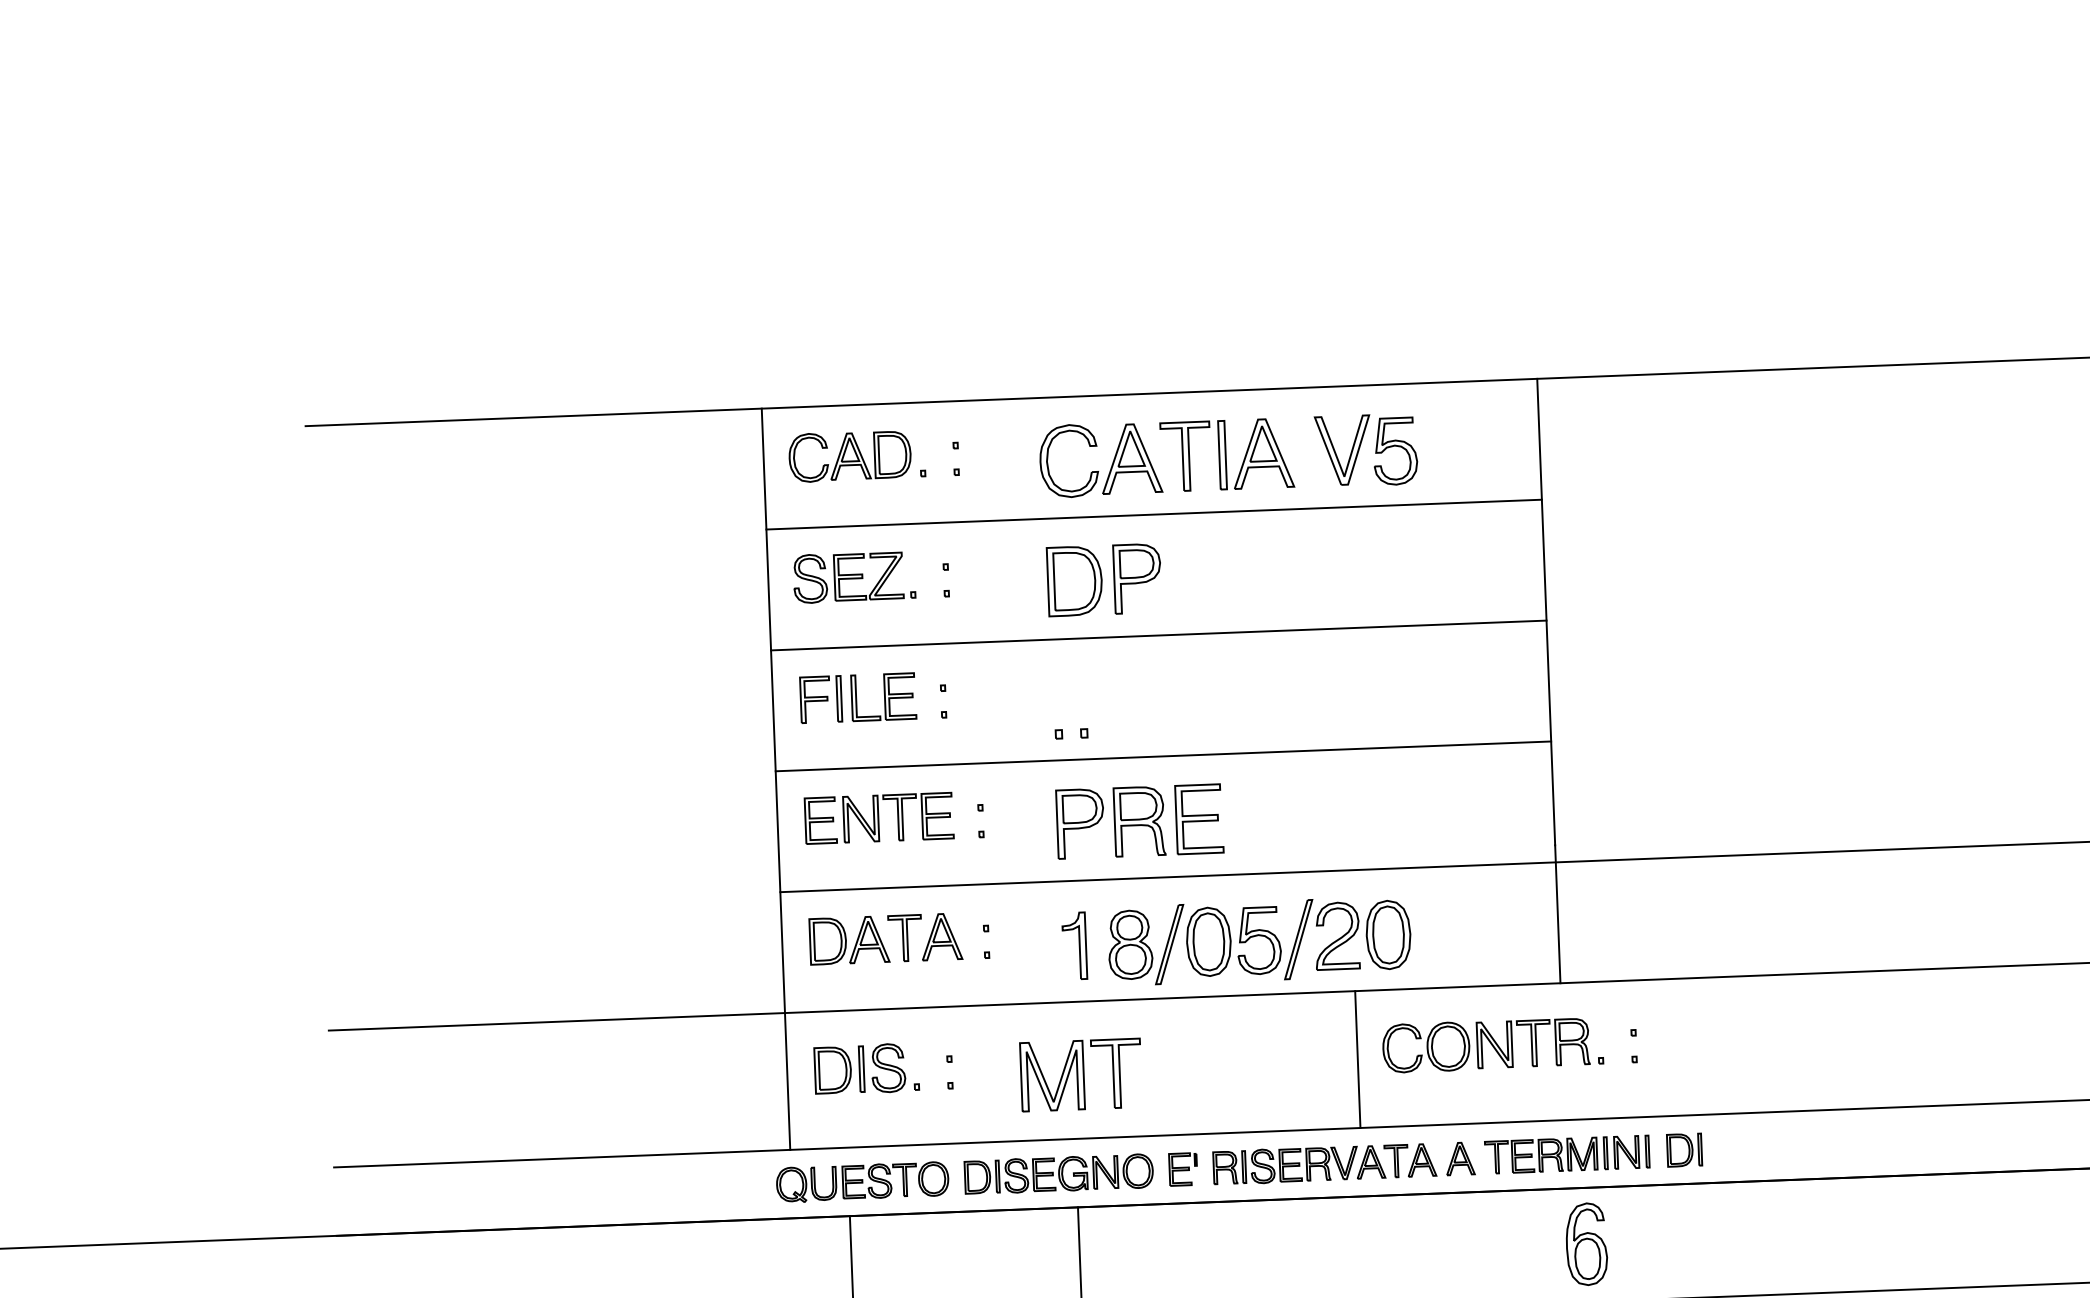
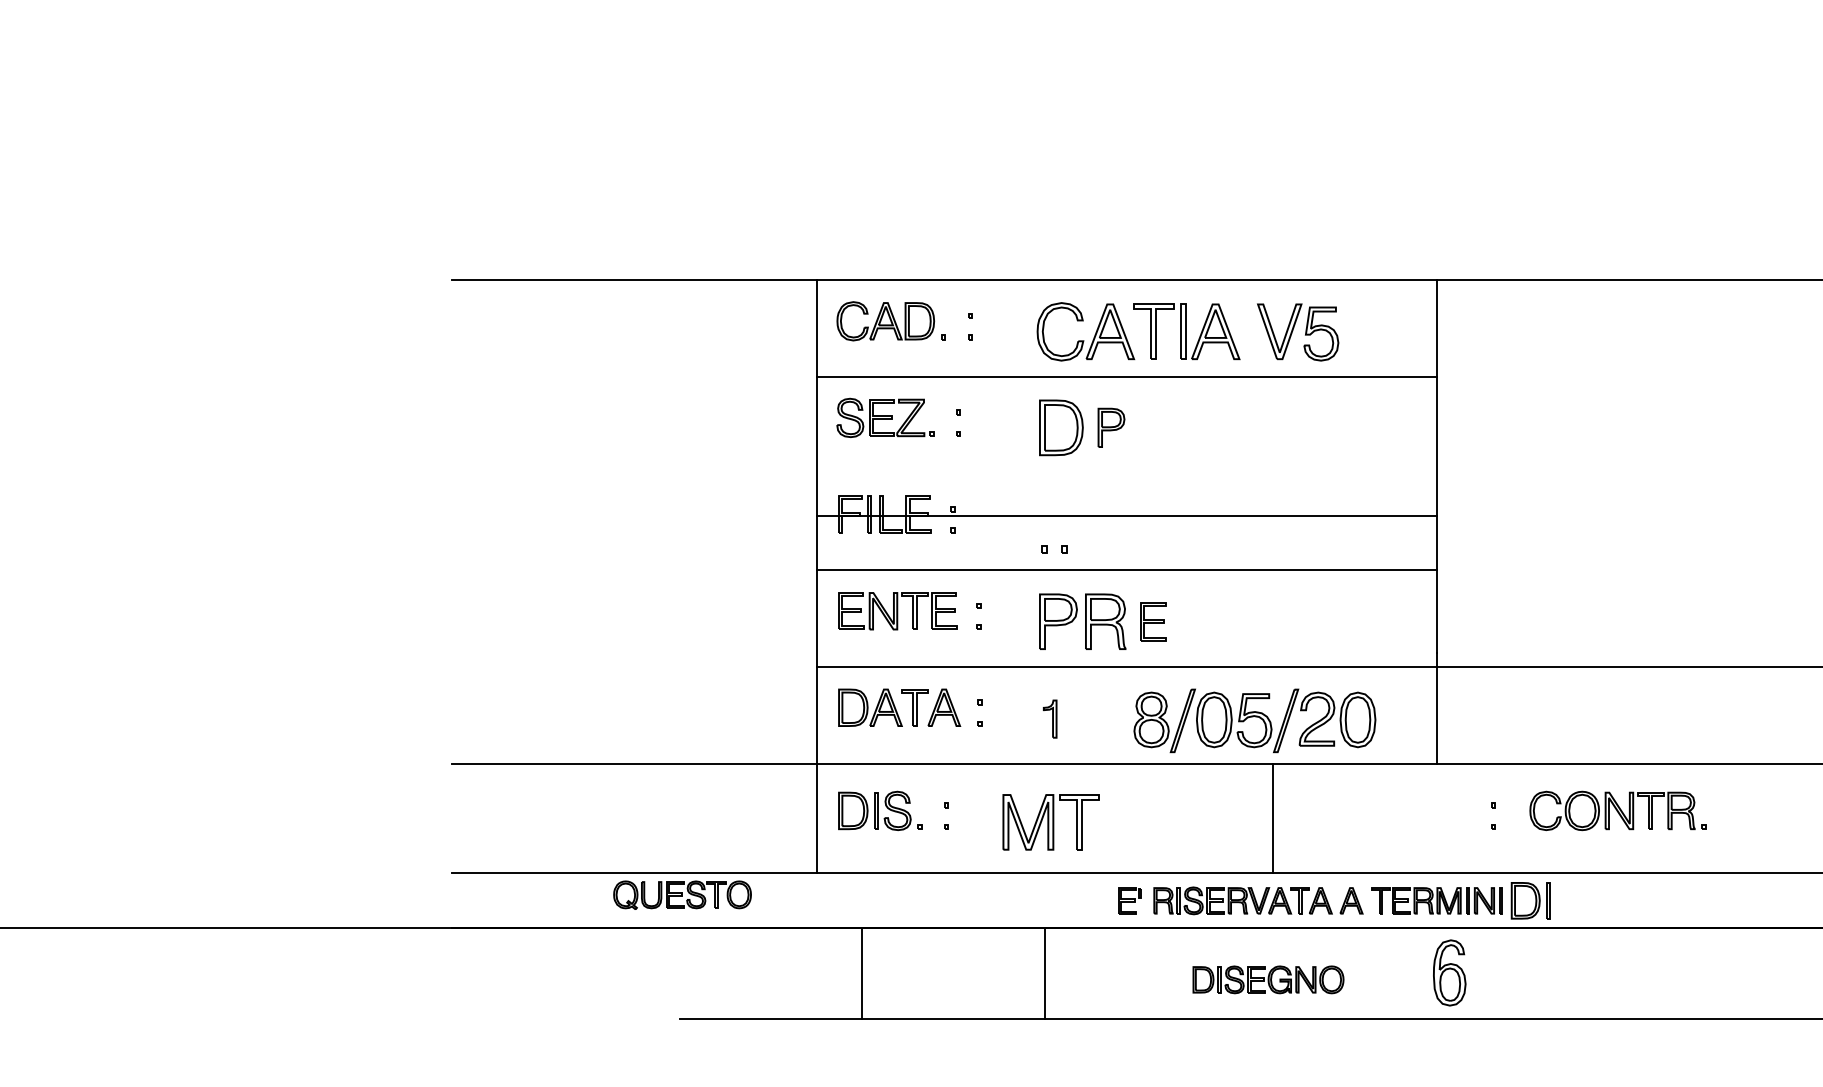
part: (1137, 578) -> (1111, 427), size x0.7
line: (1158, 635) -> (1126, 515), moved
part: (1199, 818) -> (1153, 621), size x0.7
part: (1259, 940) -> (1254, 720), moved
part: (1075, 945) -> (1050, 718), size x0.7
part: (1492, 1044) -> (1617, 810), moved
part: (1684, 1149) -> (1530, 900), size x1.4
part: (1058, 1173) -> (1268, 979), moved
part: (862, 1181) -> (682, 894), moved

